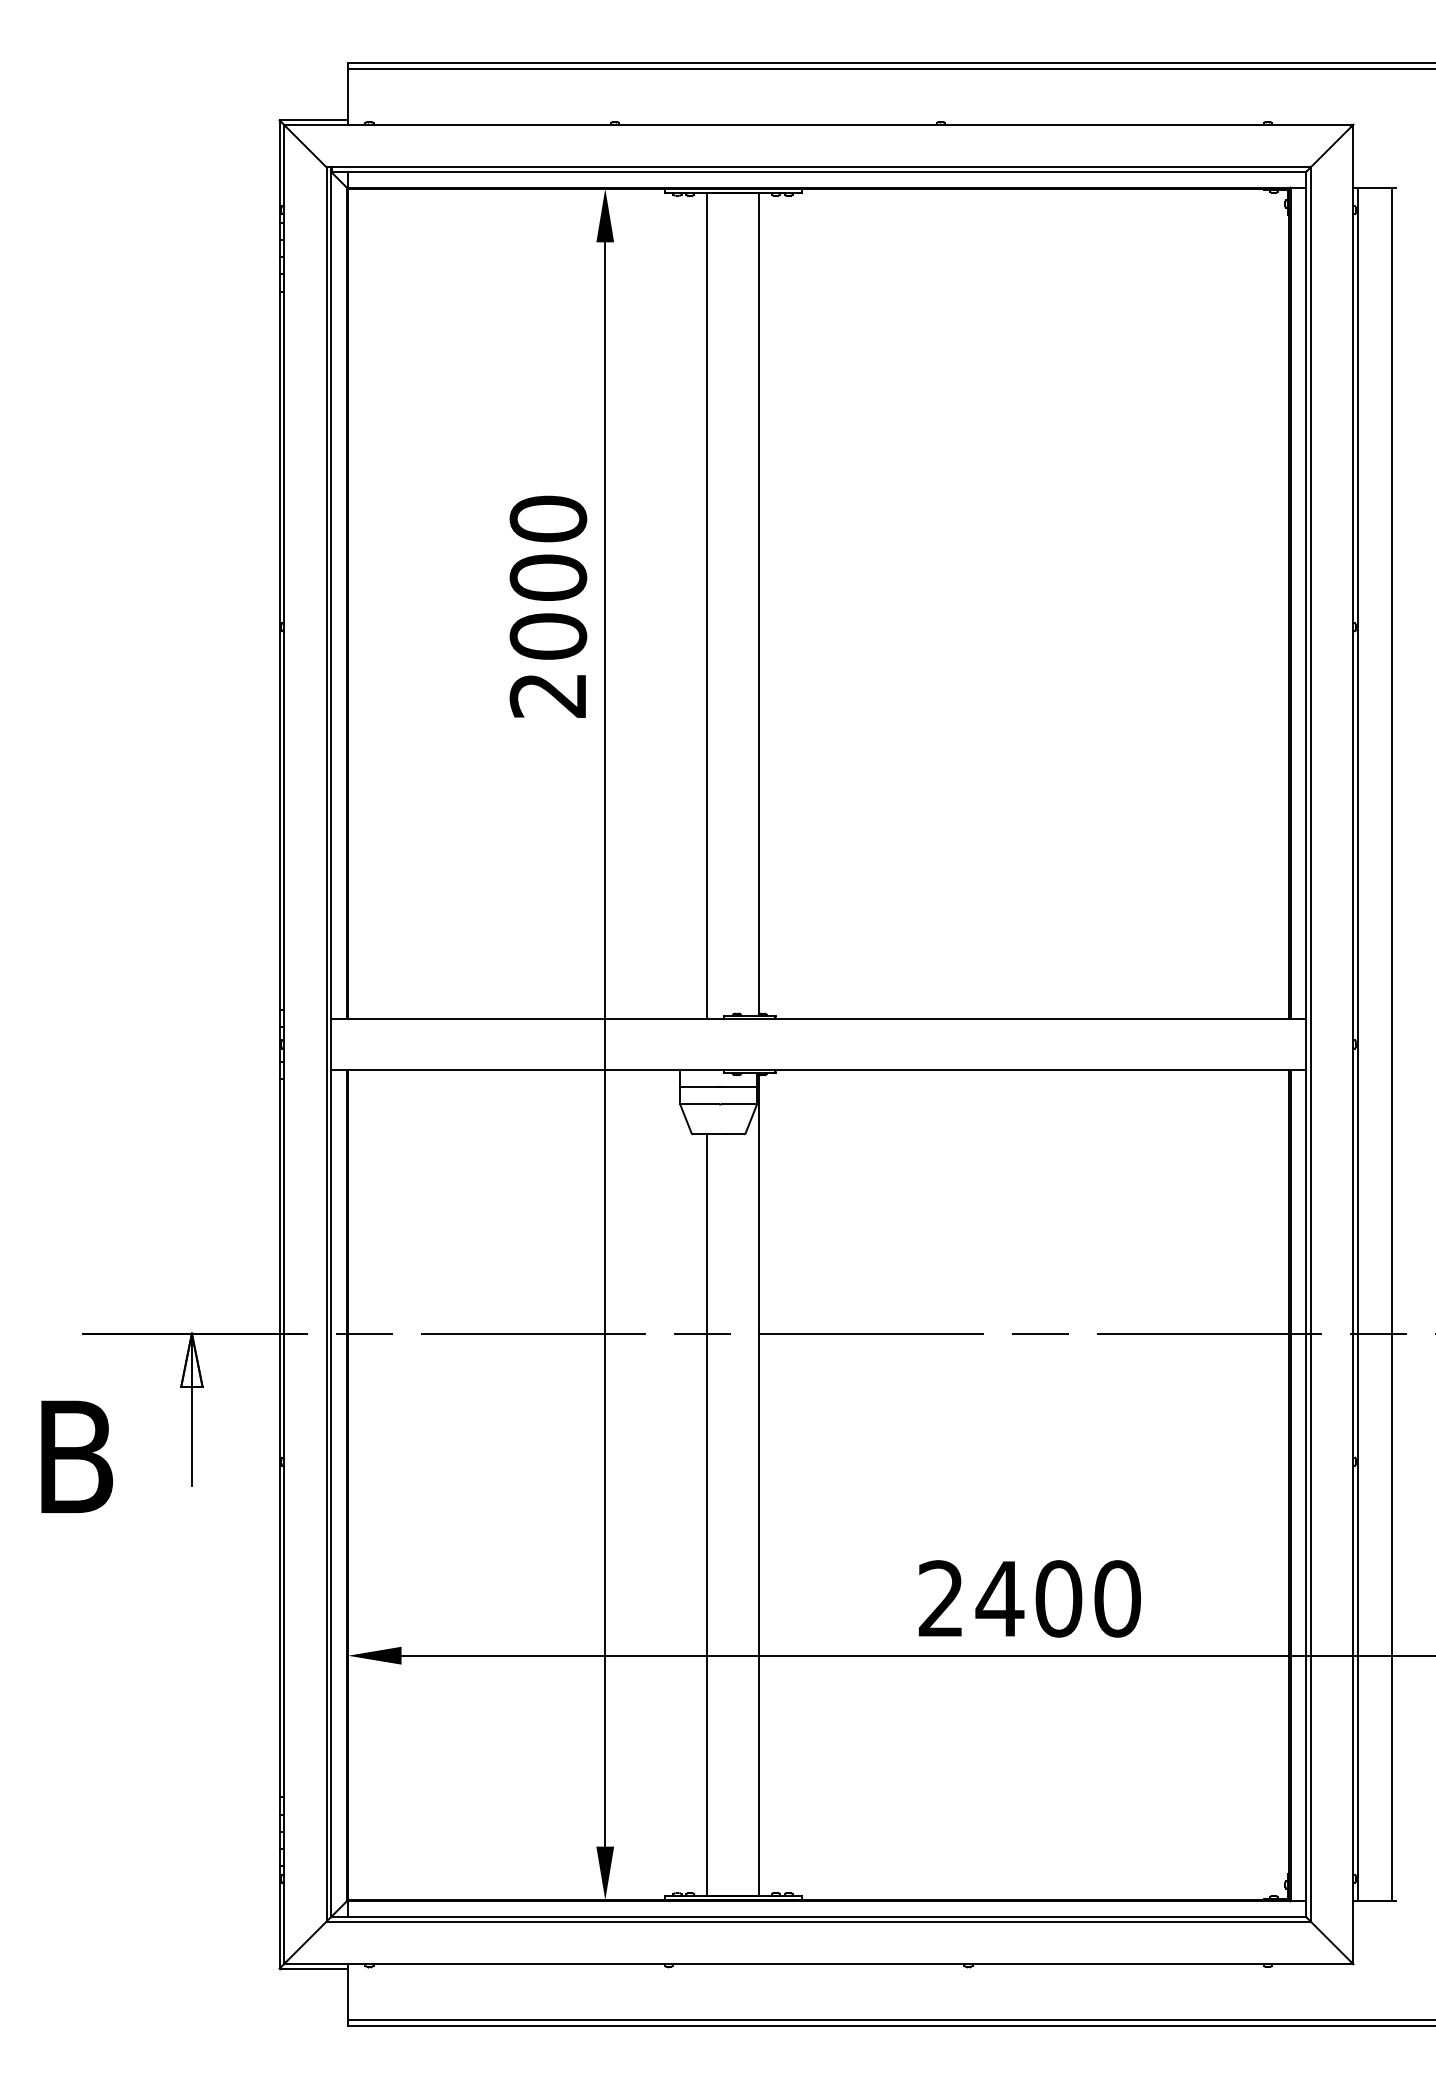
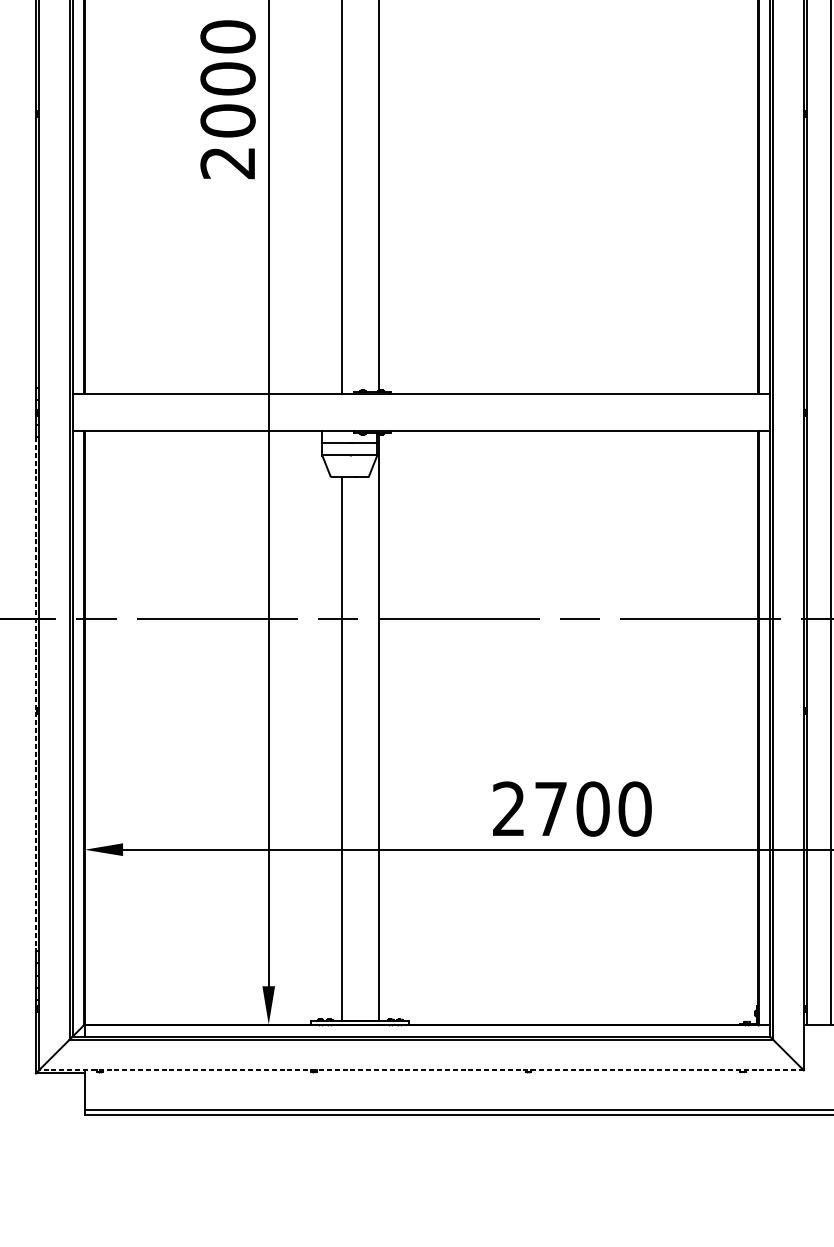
line: (279, 1438) -> (35, 694), solid -> dashed
text: (999, 1598) -> (550, 808), 2400 -> 2700
line: (818, 1964) -> (421, 1070), solid -> dashed

